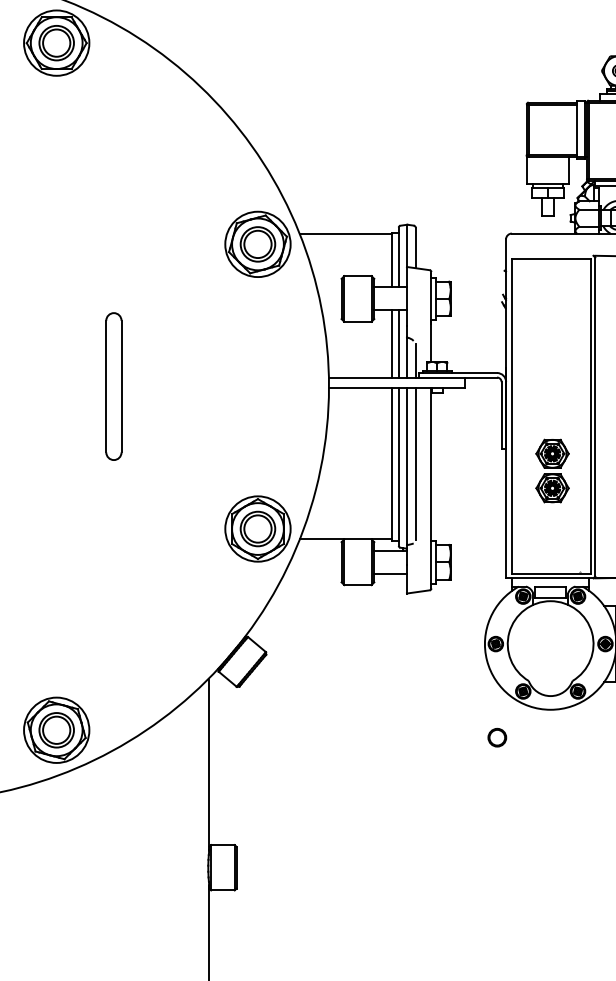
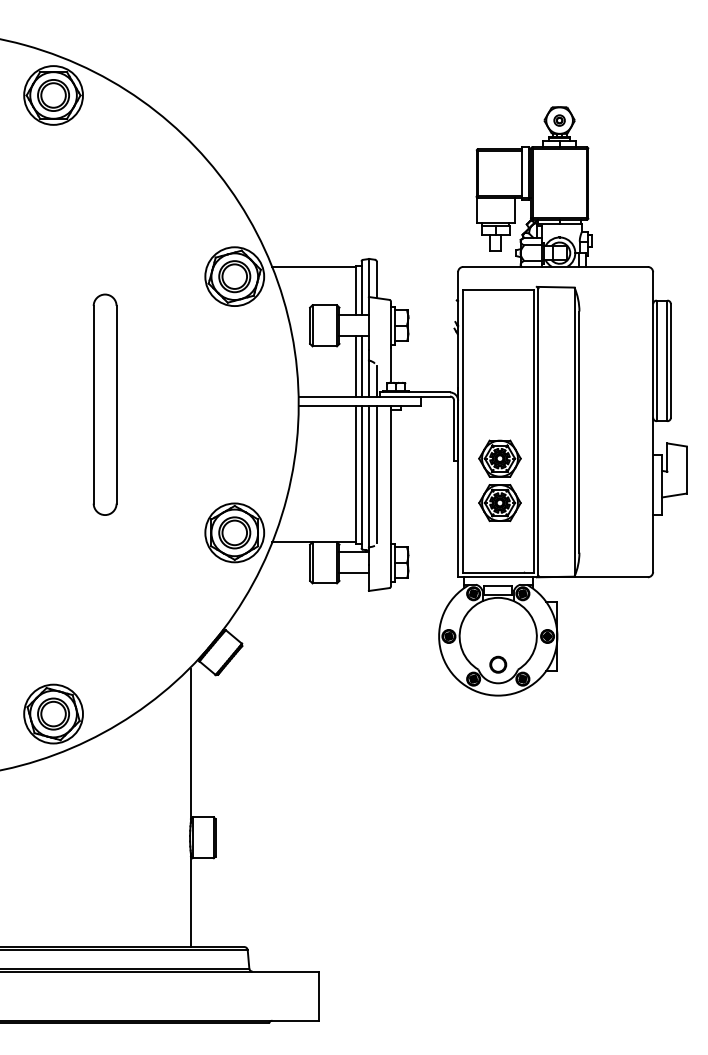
part: (113, 386) -> (104, 404), size x1.67
part: (552, 470) -> (499, 480), size x1.43
circle: (497, 737) -> (498, 664), moved

